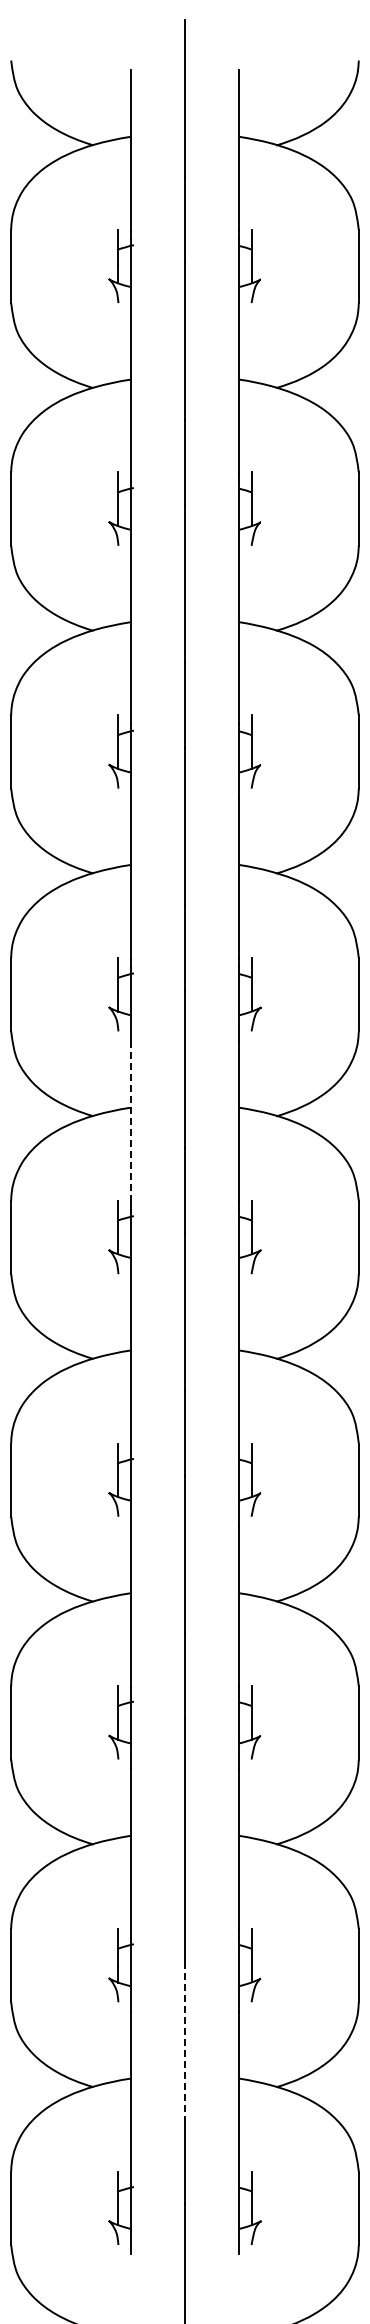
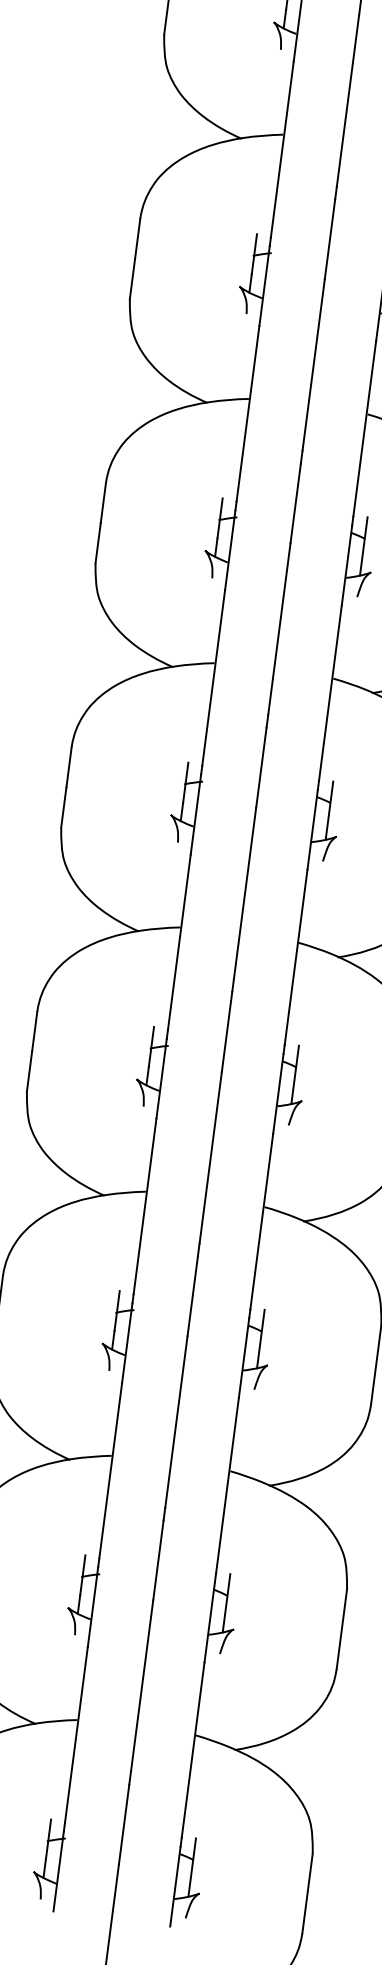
line: (131, 1121) -> (213, 678), dashed -> solid
line: (184, 2040) -> (141, 1686), dashed -> solid

